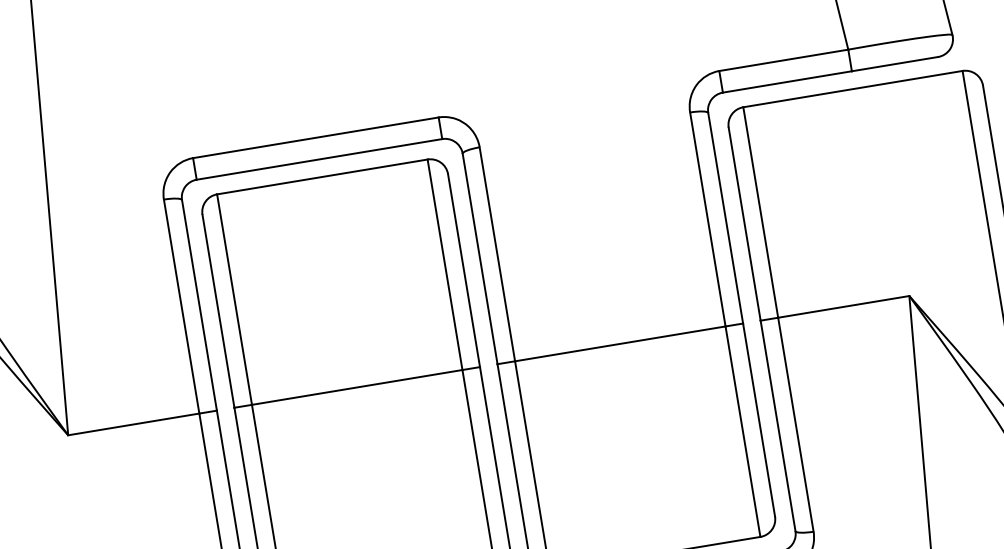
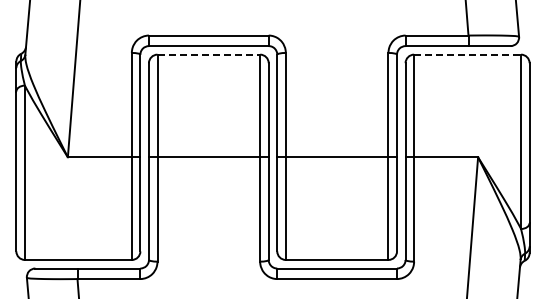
line: (854, 88) -> (468, 54), solid -> dashed
line: (323, 176) -> (209, 54), solid -> dashed

